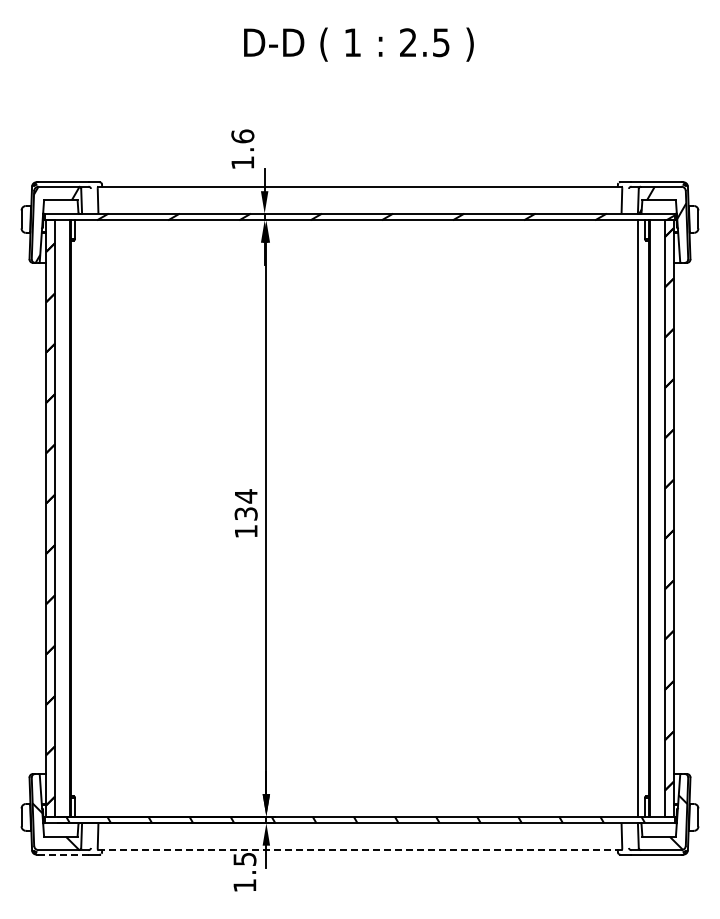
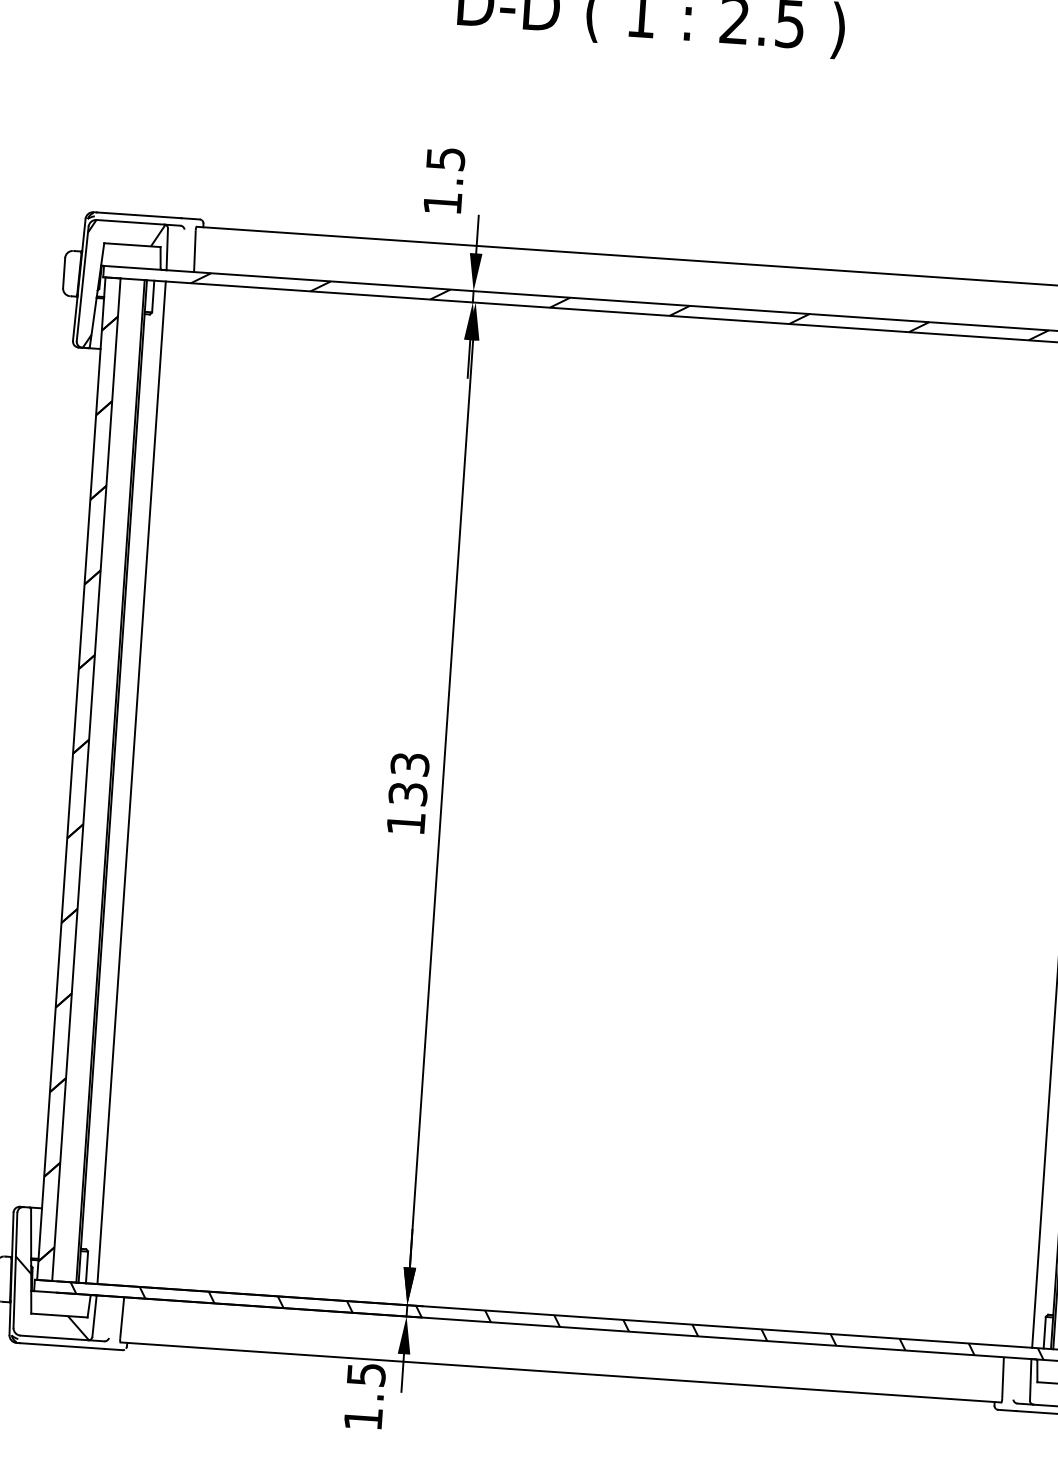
text: (242, 136) -> (445, 158), 1.6 -> 1.5
text: (245, 496) -> (408, 764), 134 -> 133
line: (82, 518) -> (132, 782), added
line: (360, 850) -> (561, 1373), dashed -> solid
line: (64, 854) -> (63, 1345), dashed -> solid

